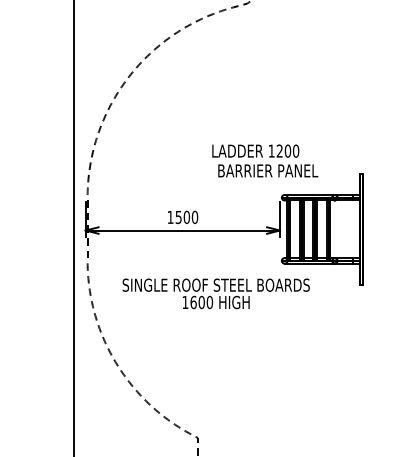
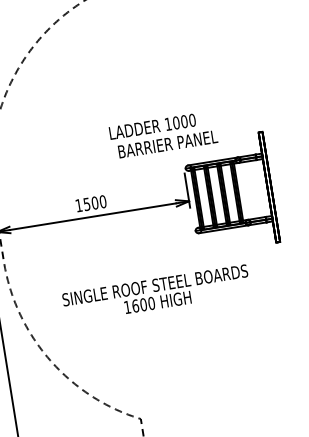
text: (279, 150) -> (175, 122), 1200 -> 1000
text: (215, 293) -> (155, 293), moved

